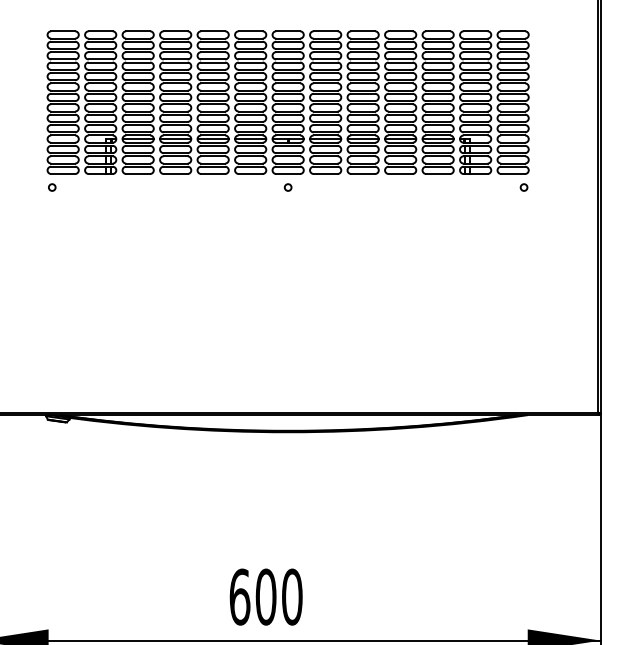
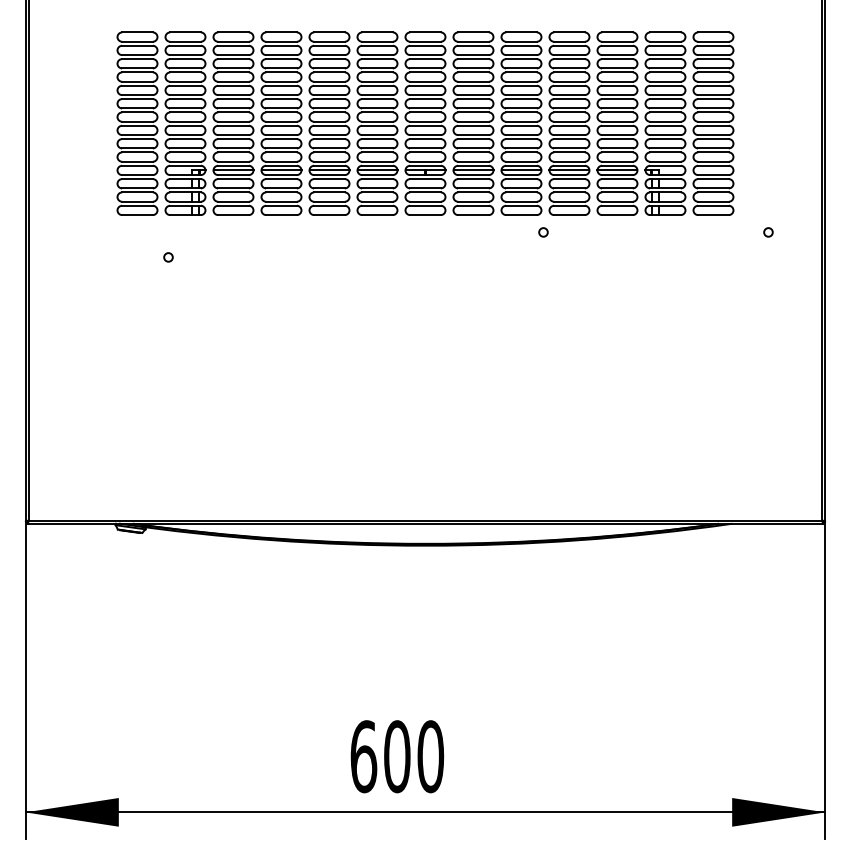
circle: (52, 187) -> (168, 257), moved
circle: (288, 187) -> (543, 232), moved
circle: (524, 187) -> (768, 232), moved

